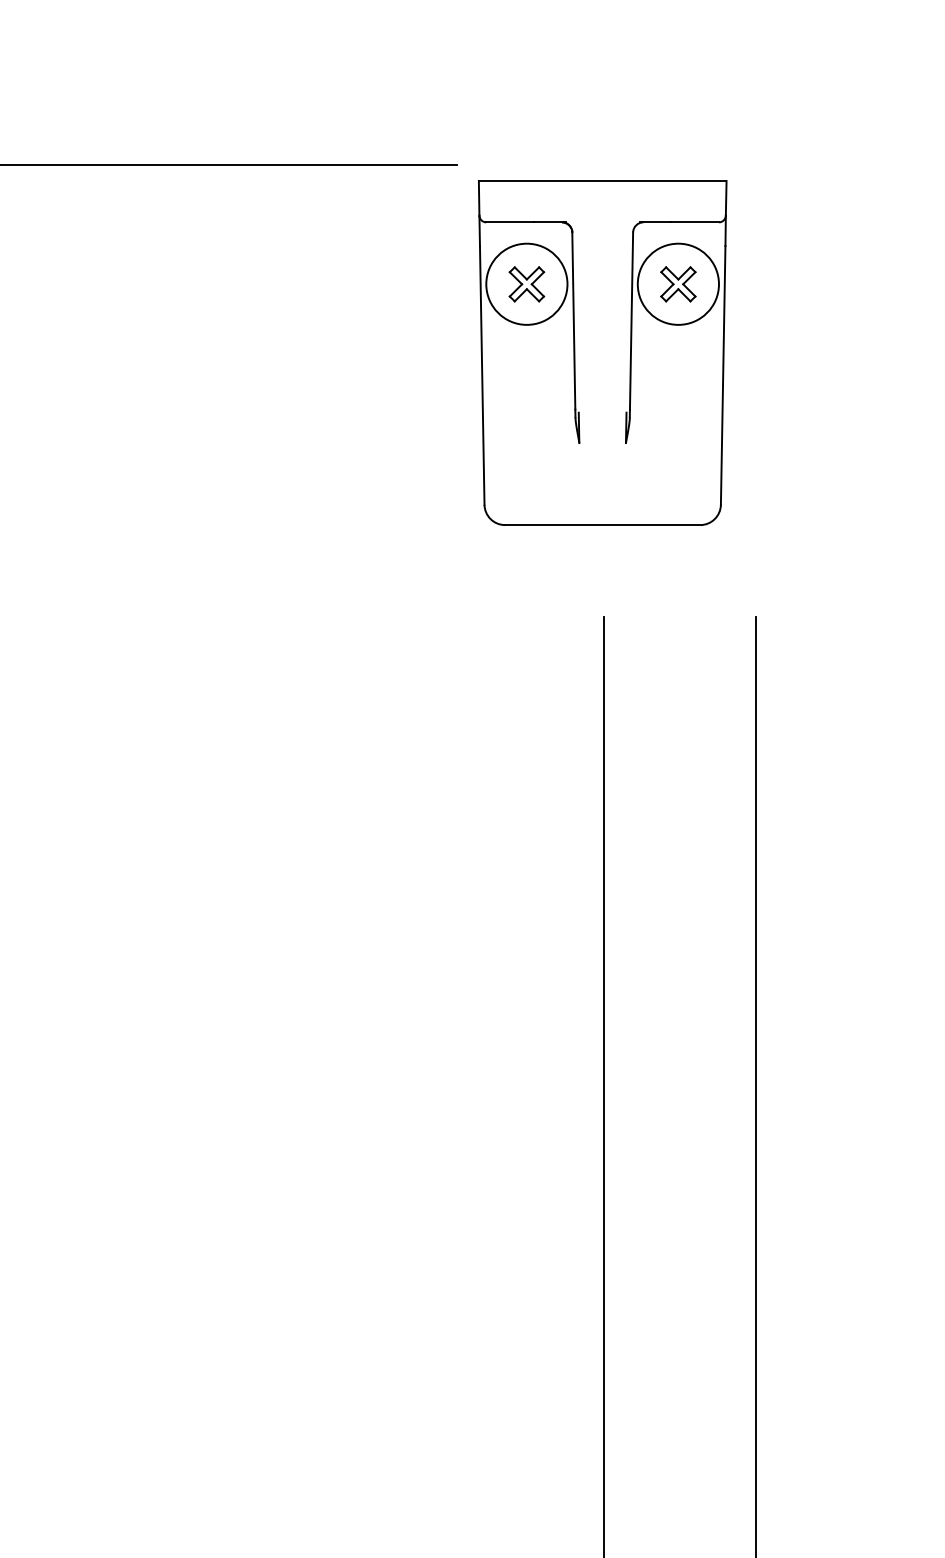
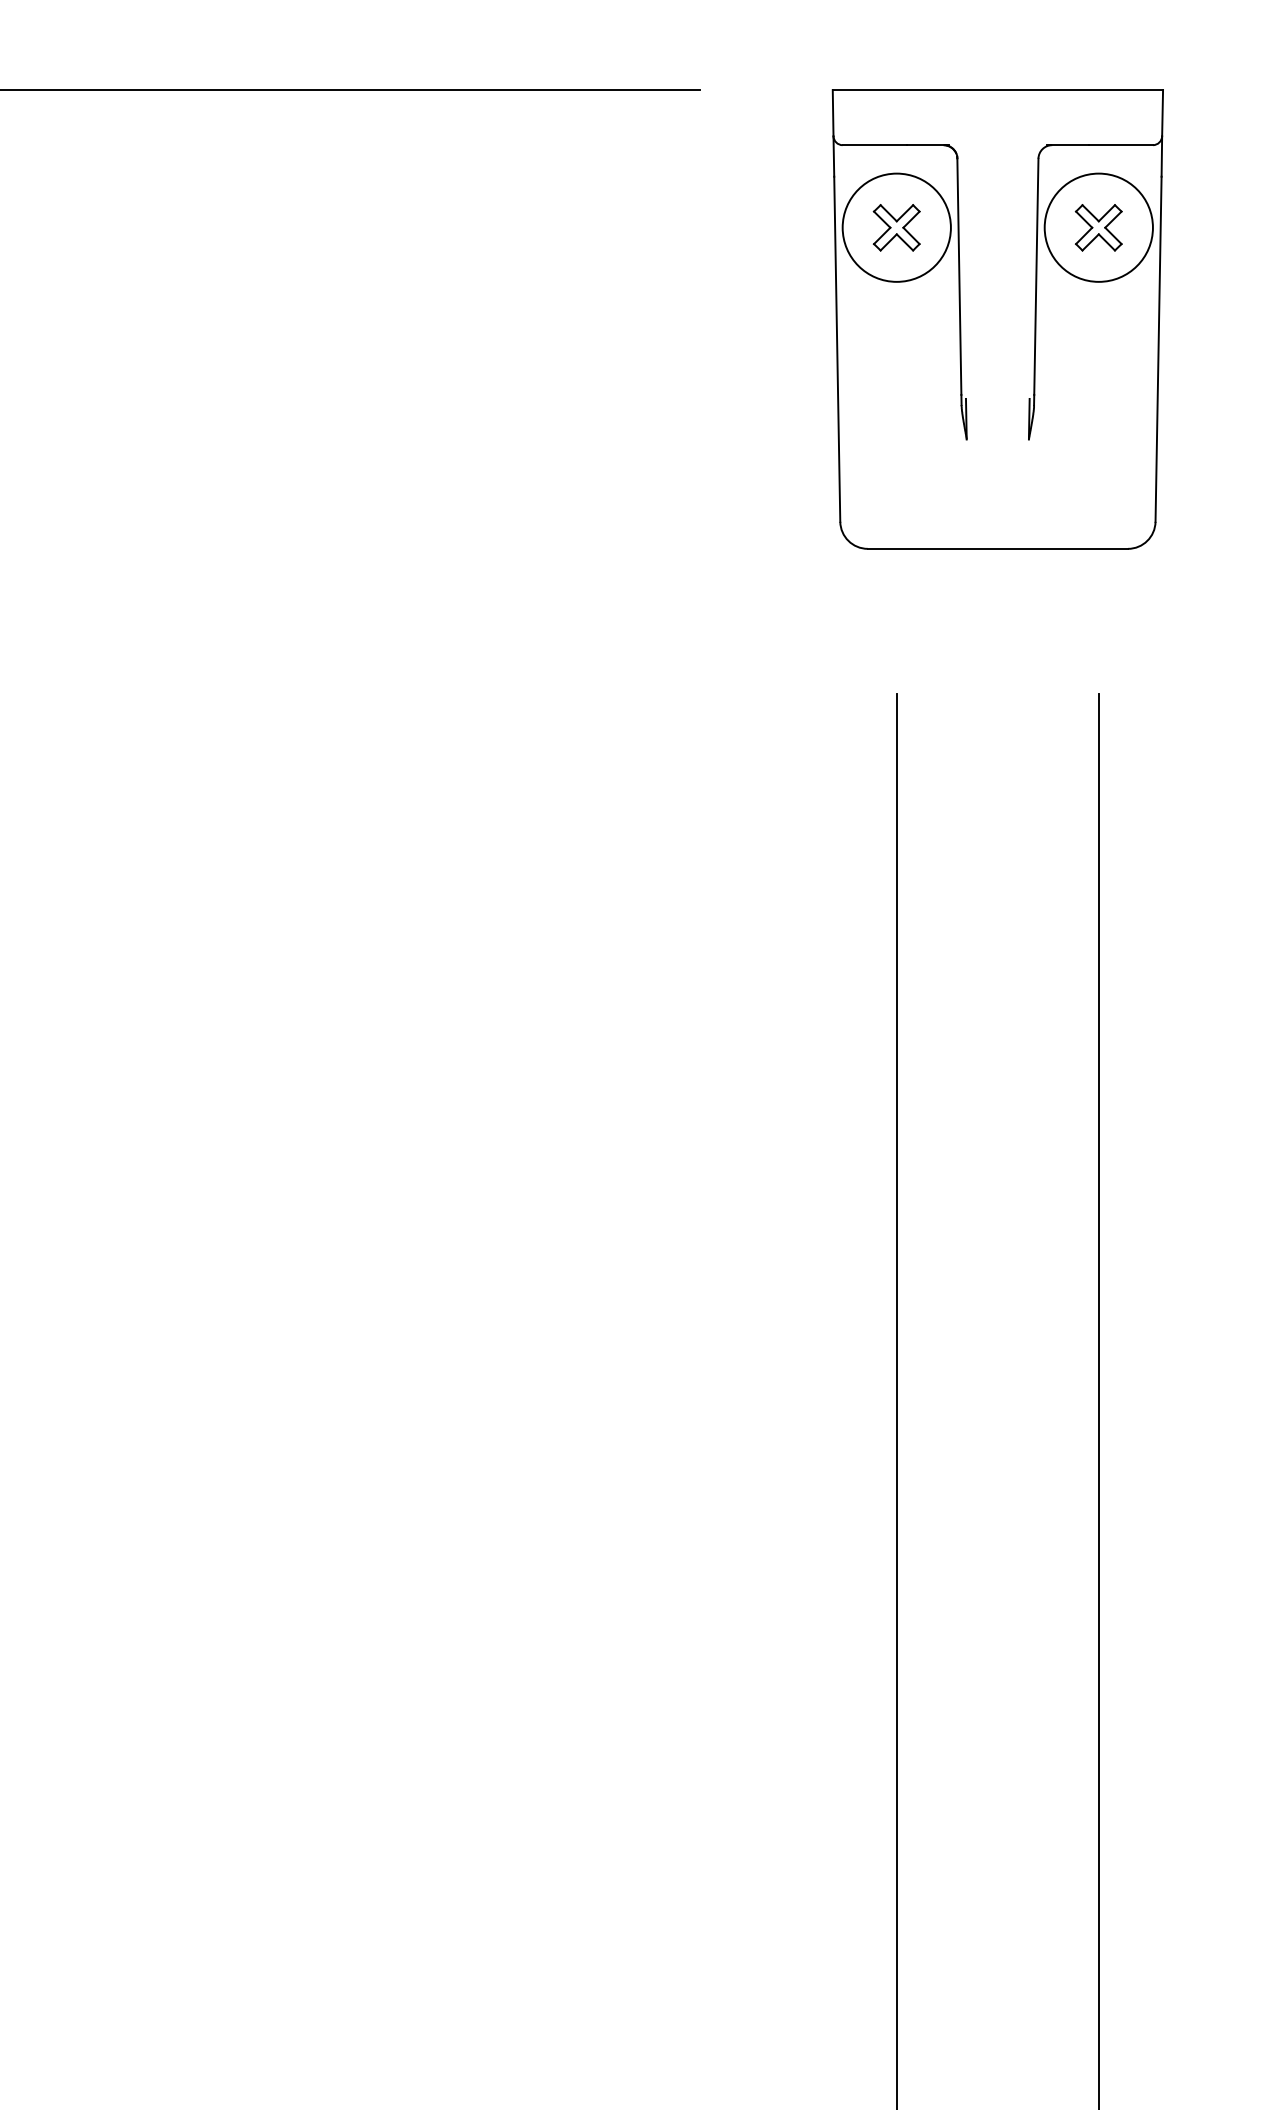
part: (602, 353) -> (997, 319), moved

